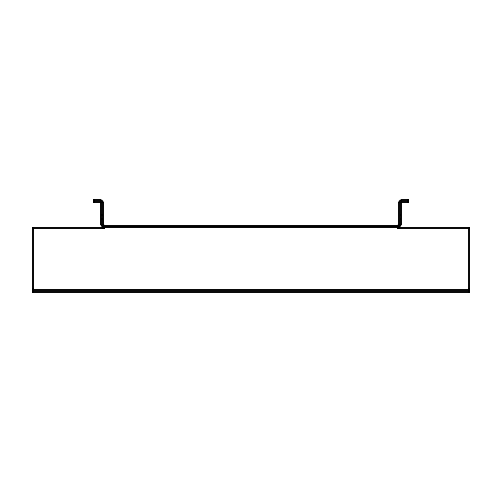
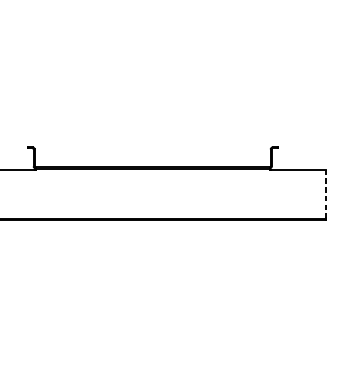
line: (468, 259) -> (325, 194), solid -> dashed

